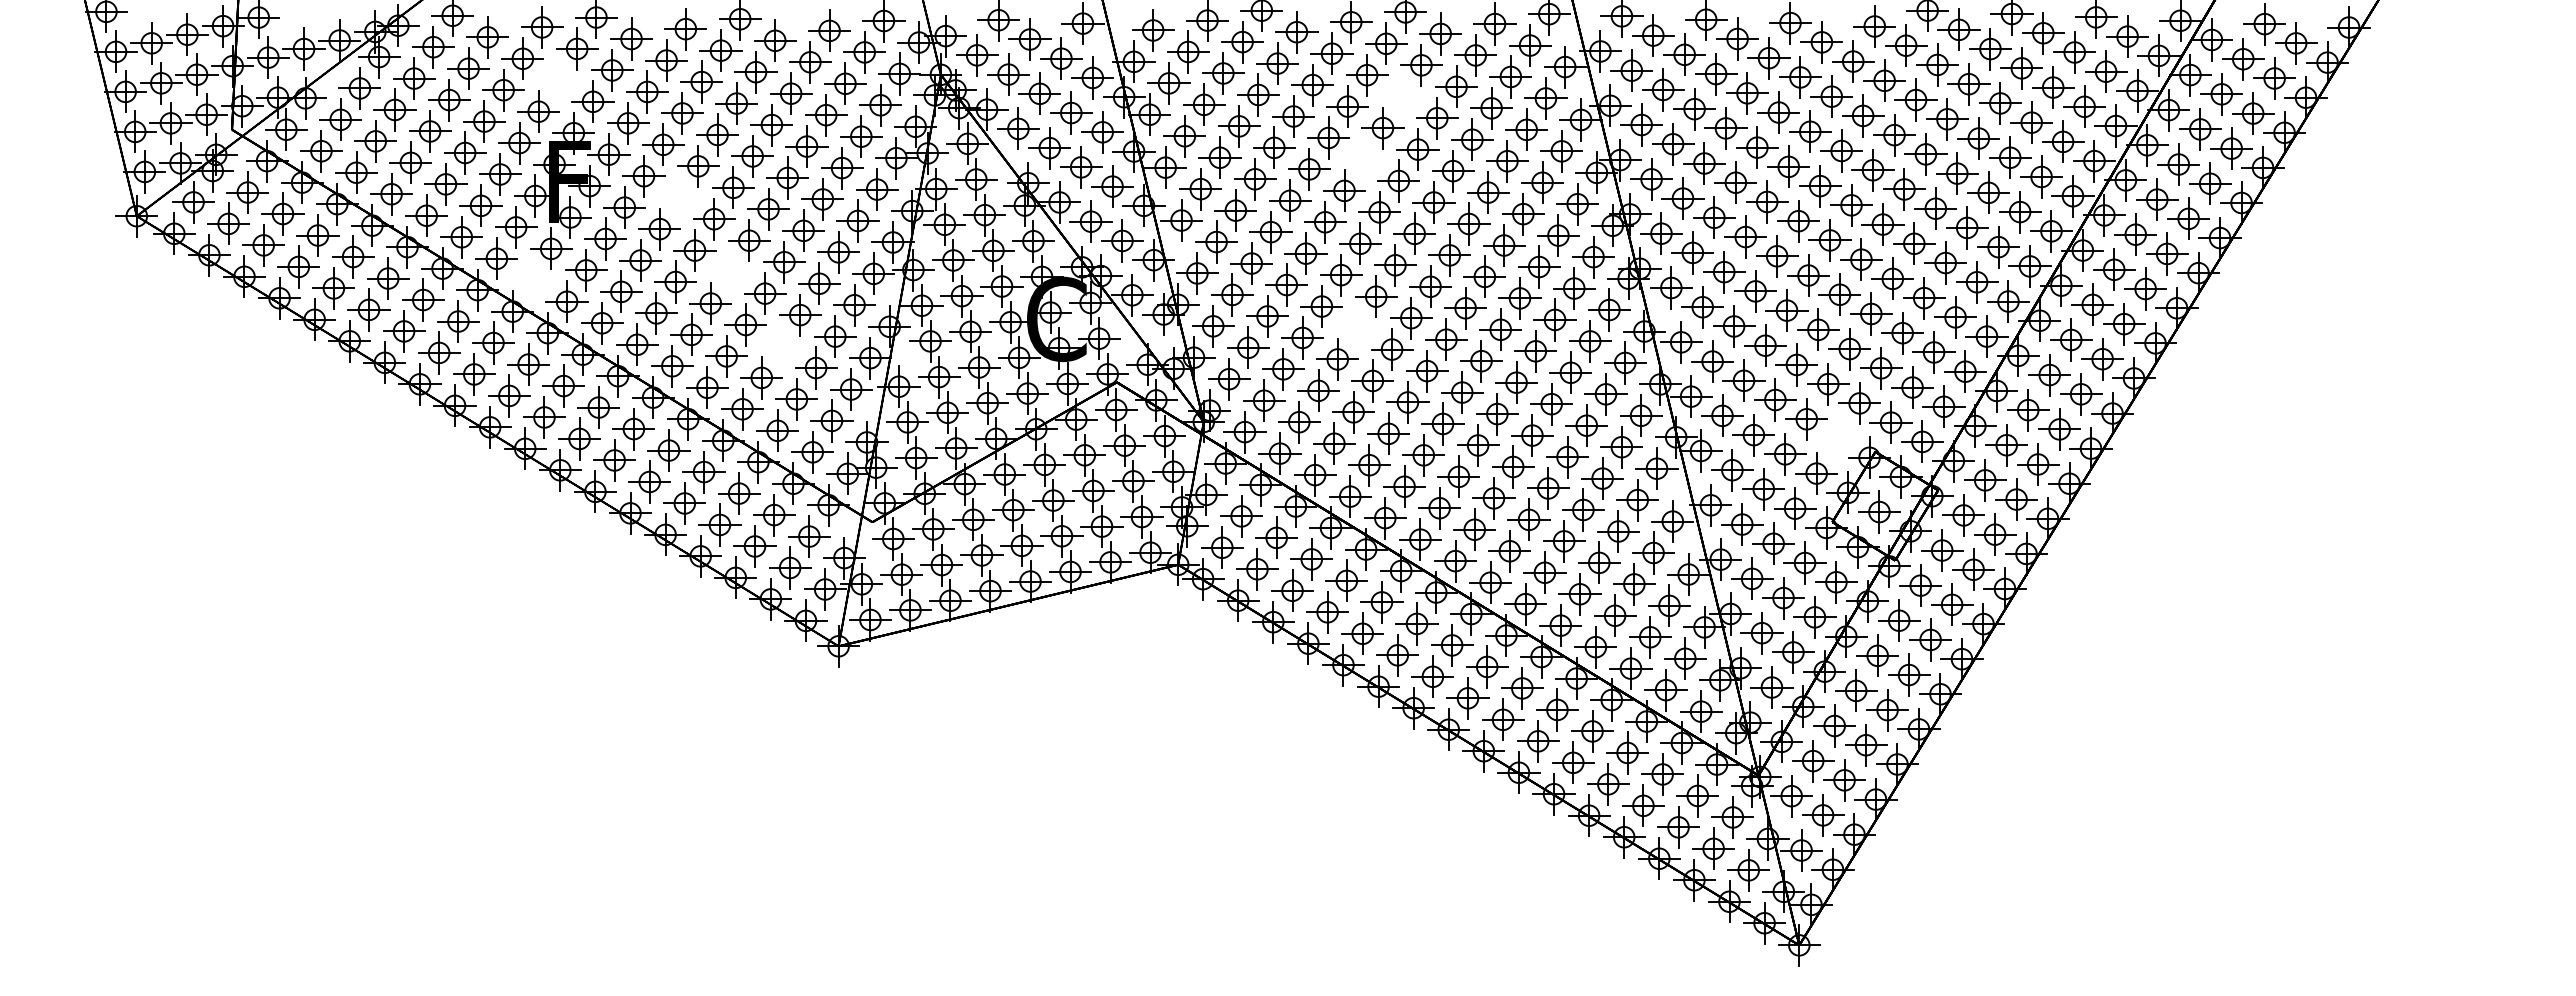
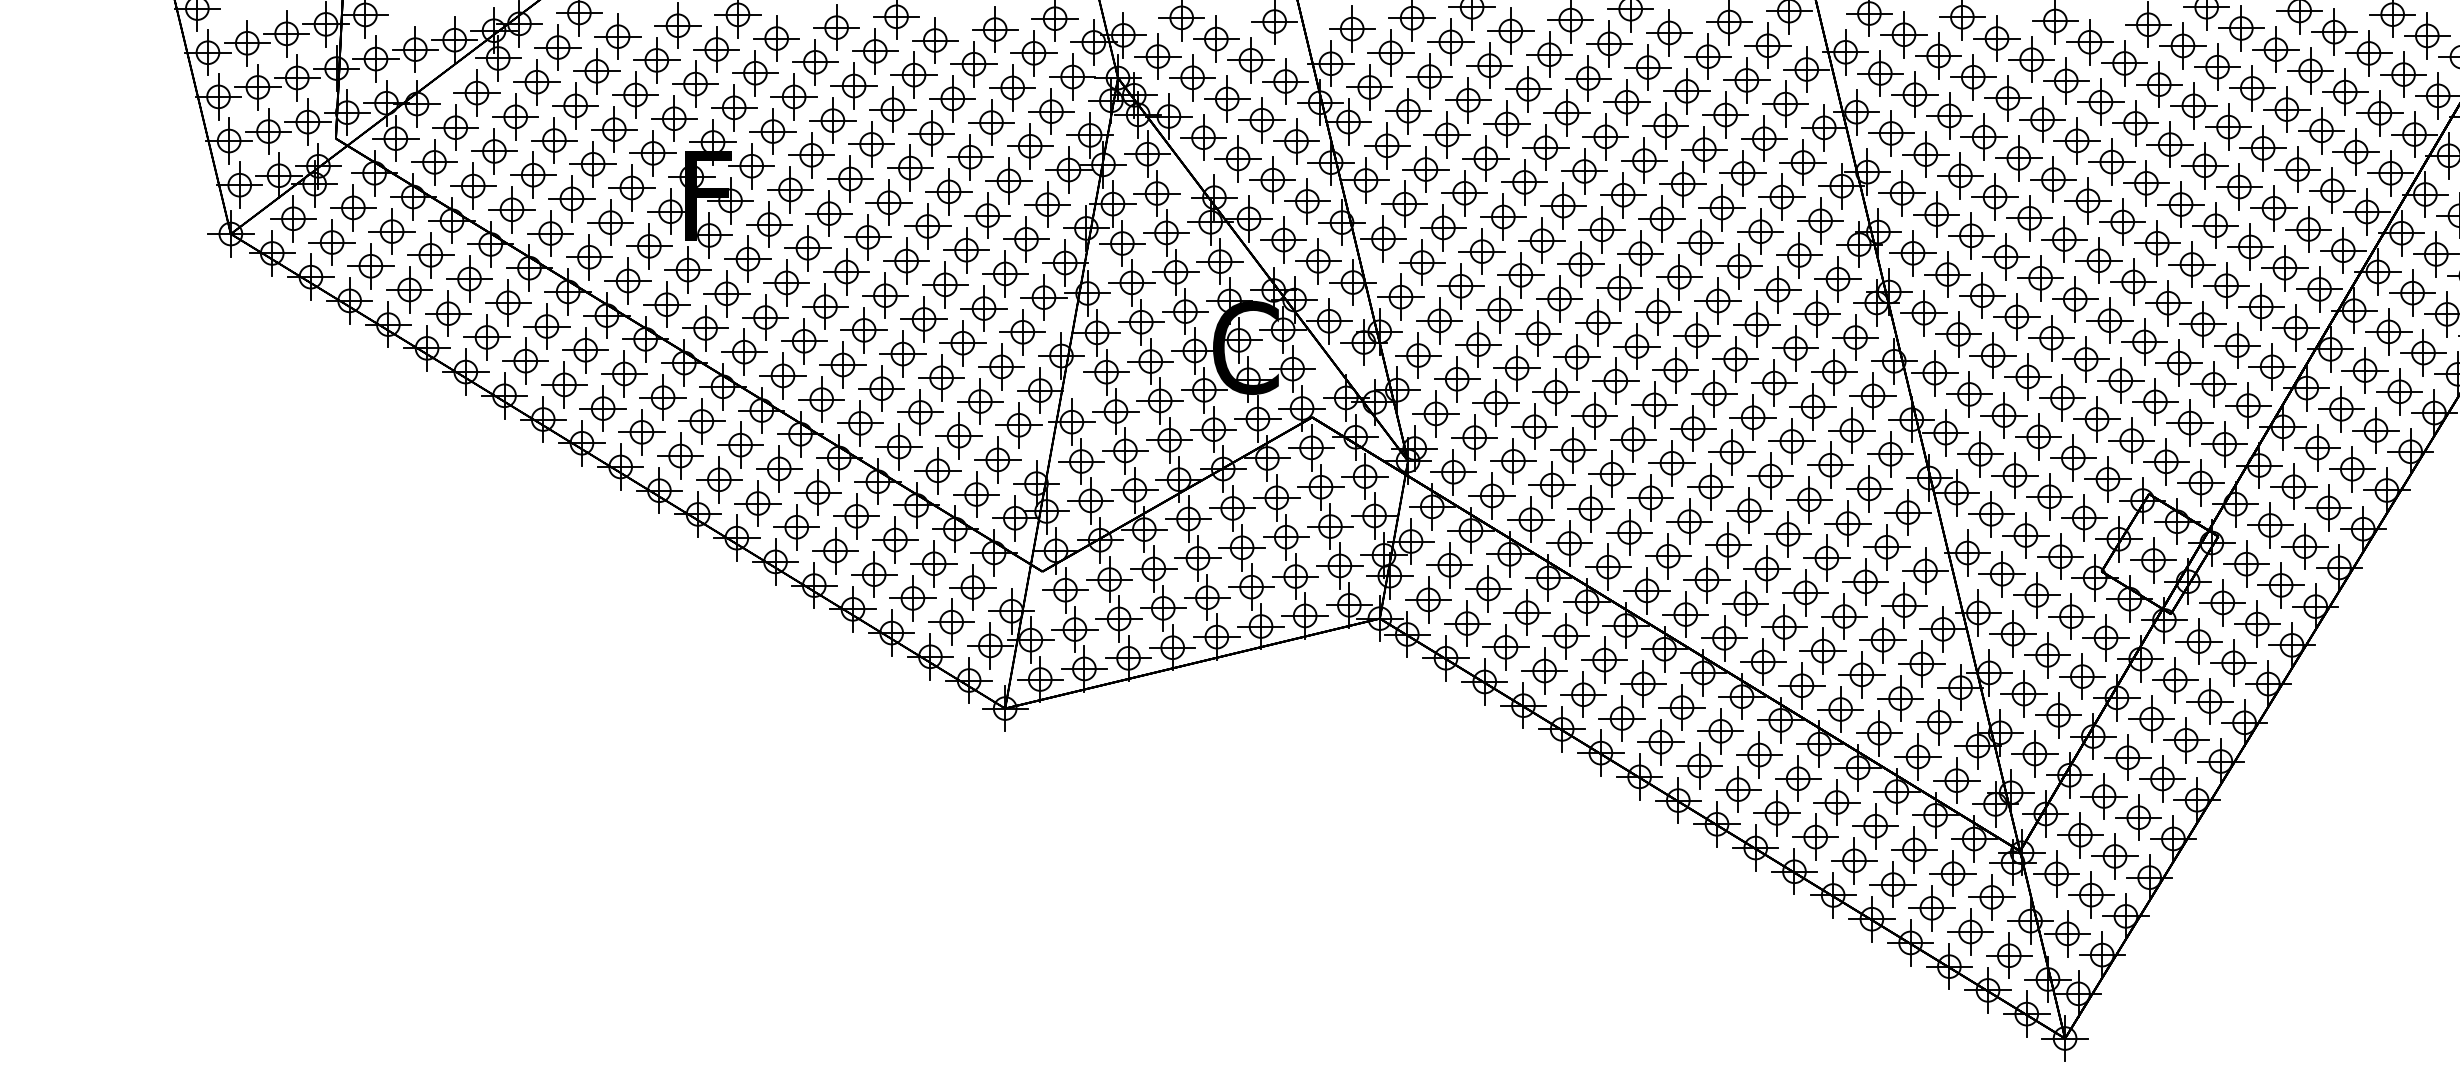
part: (557, 80) -> (695, 84), added
part: (1402, 96) -> (1627, 101), added
part: (1363, 159) -> (1584, 171), added
part: (679, 197) -> (829, 213), added
part: (729, 272) -> (884, 296), added
part: (531, 280) -> (666, 304), added
part: (1356, 327) -> (1576, 356), added
part: (780, 346) -> (941, 377), added
part: (1838, 438) -> (2108, 479), added

